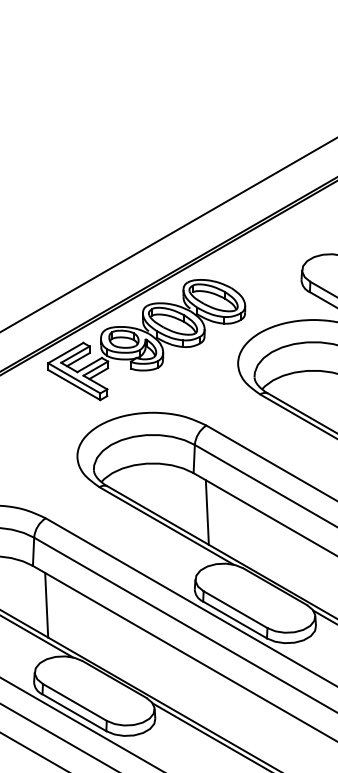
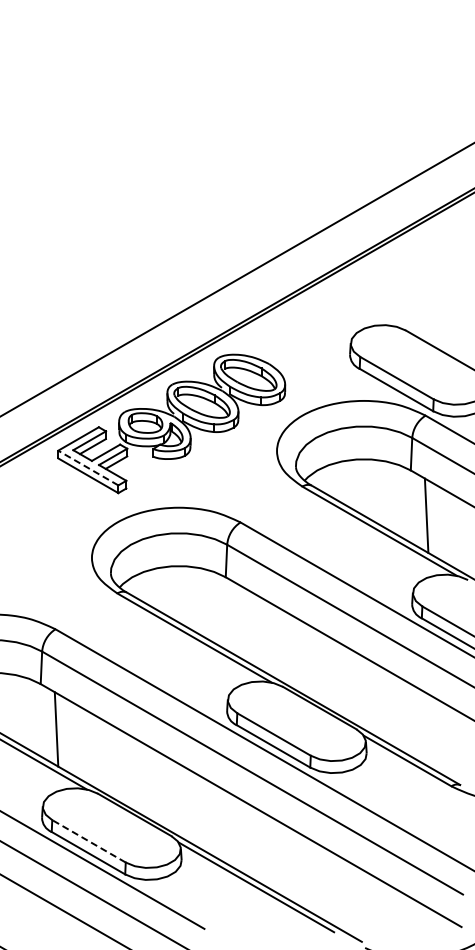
line: (74, 378) -> (88, 468), solid -> dashed
line: (207, 512) -> (241, 622), removed
line: (74, 702) -> (88, 841), solid -> dashed

